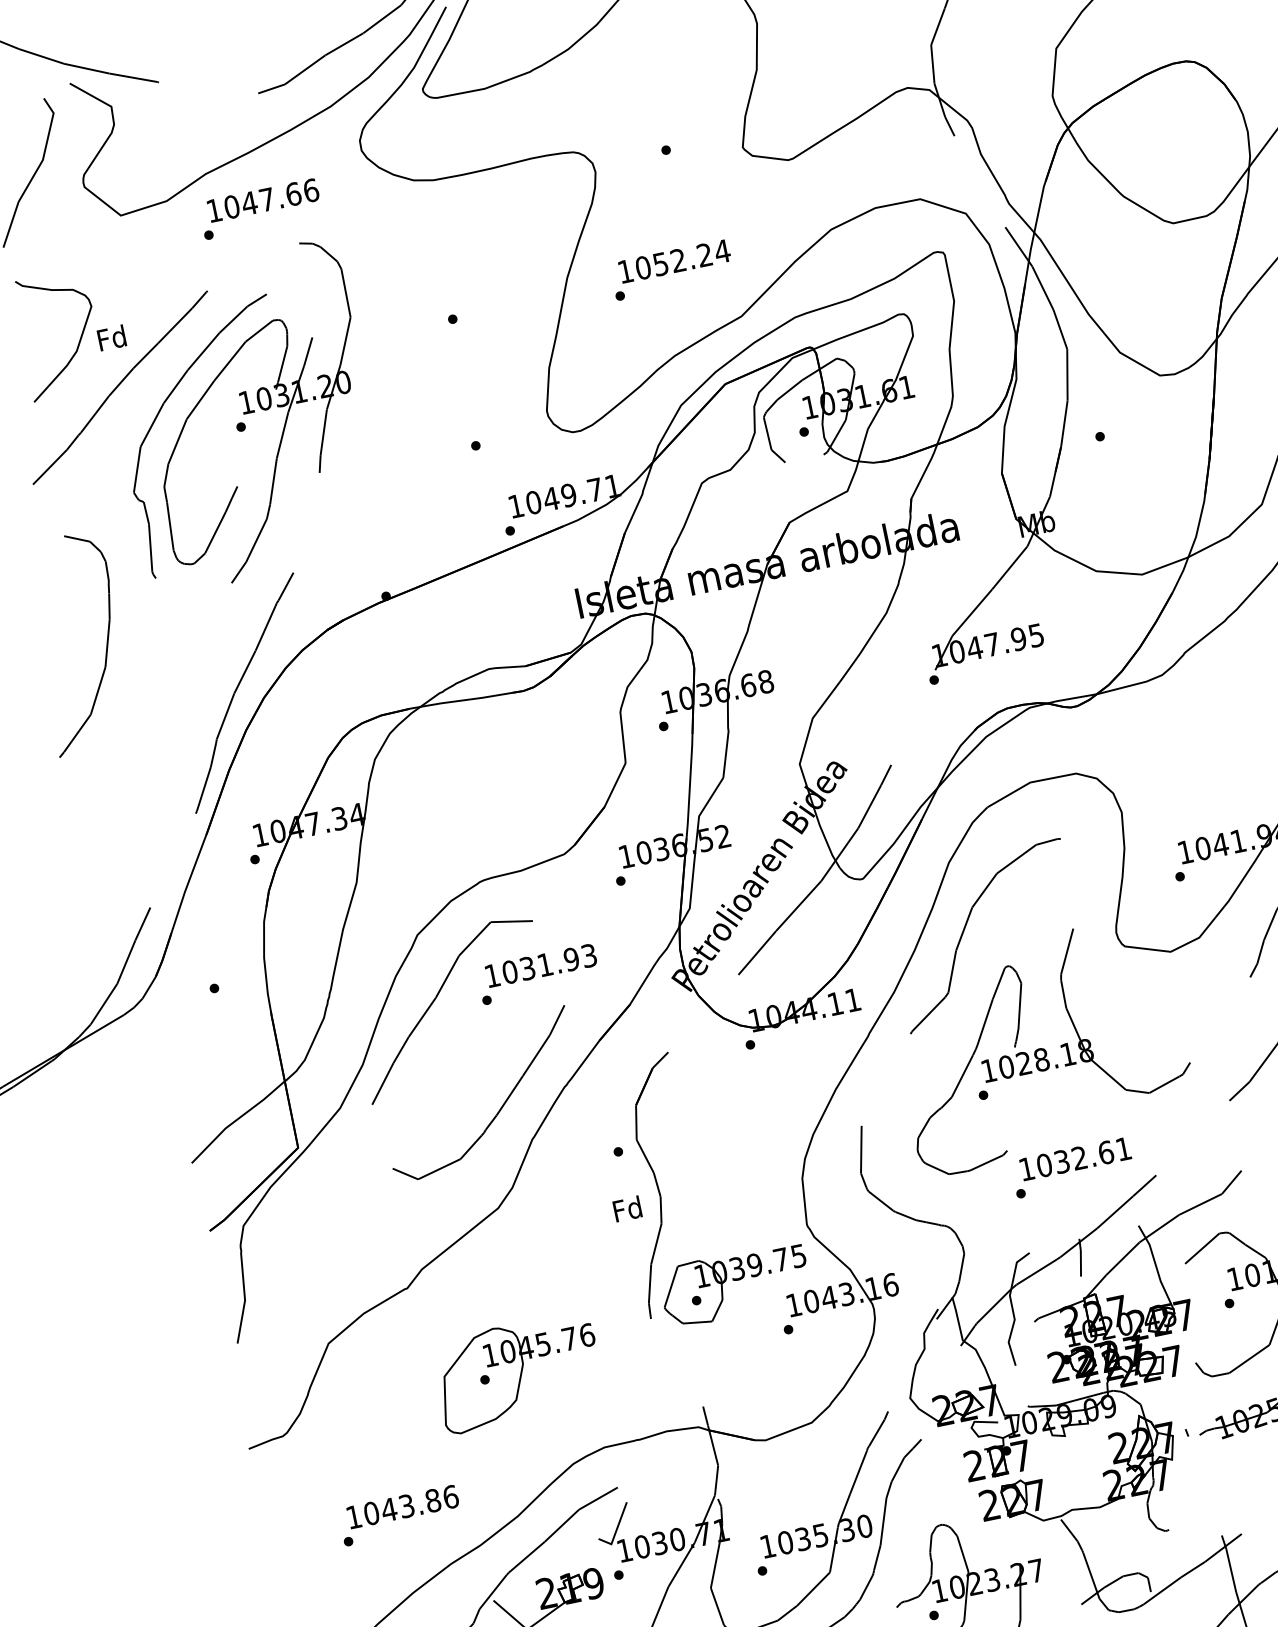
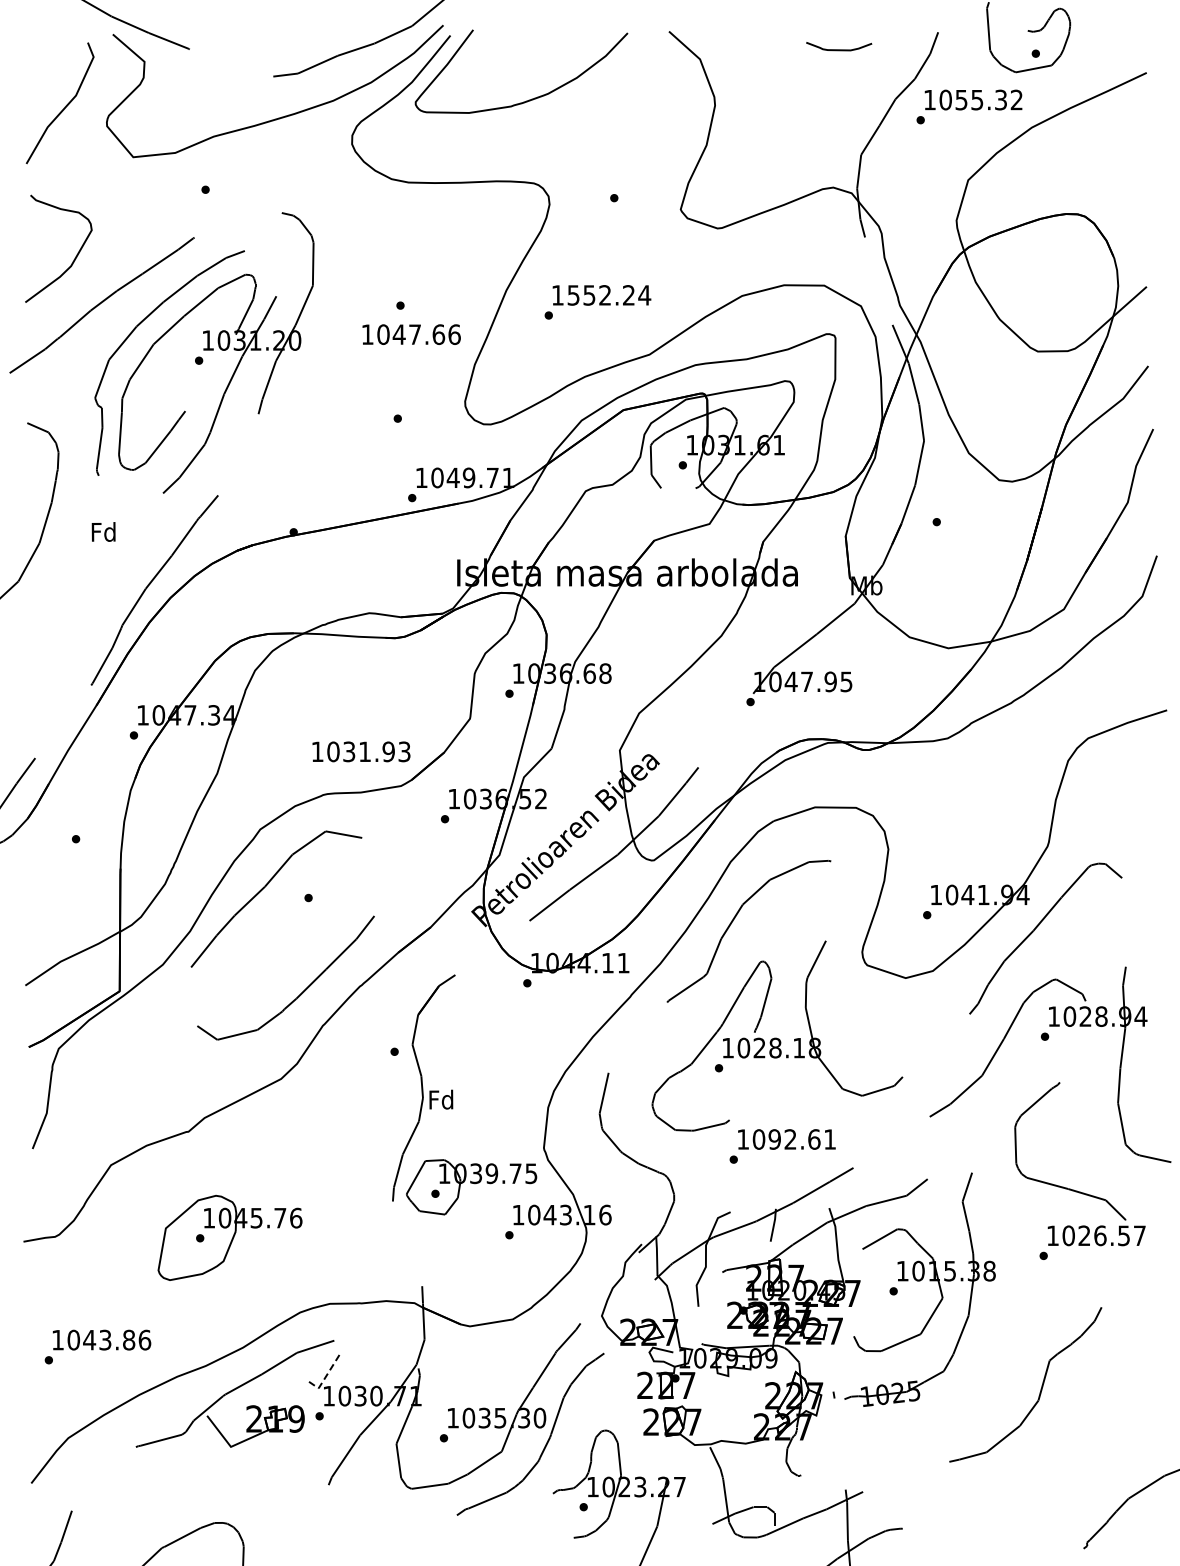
text: (263, 200) -> (411, 334), moved
text: (643, 268) -> (573, 295), 1052.24 -> 1552.24
text: (111, 337) -> (103, 531), moved
text: (541, 965) -> (361, 751), moved
text: (1061, 1161) -> (774, 1139), 1032.61 -> 1092.61
text: (627, 1208) -> (441, 1099), moved
part: (517, 1372) -> (229, 1237), moved
text: (399, 1515) -> (97, 1346), moved
line: (616, 1530) -> (325, 1377), solid -> dashed

